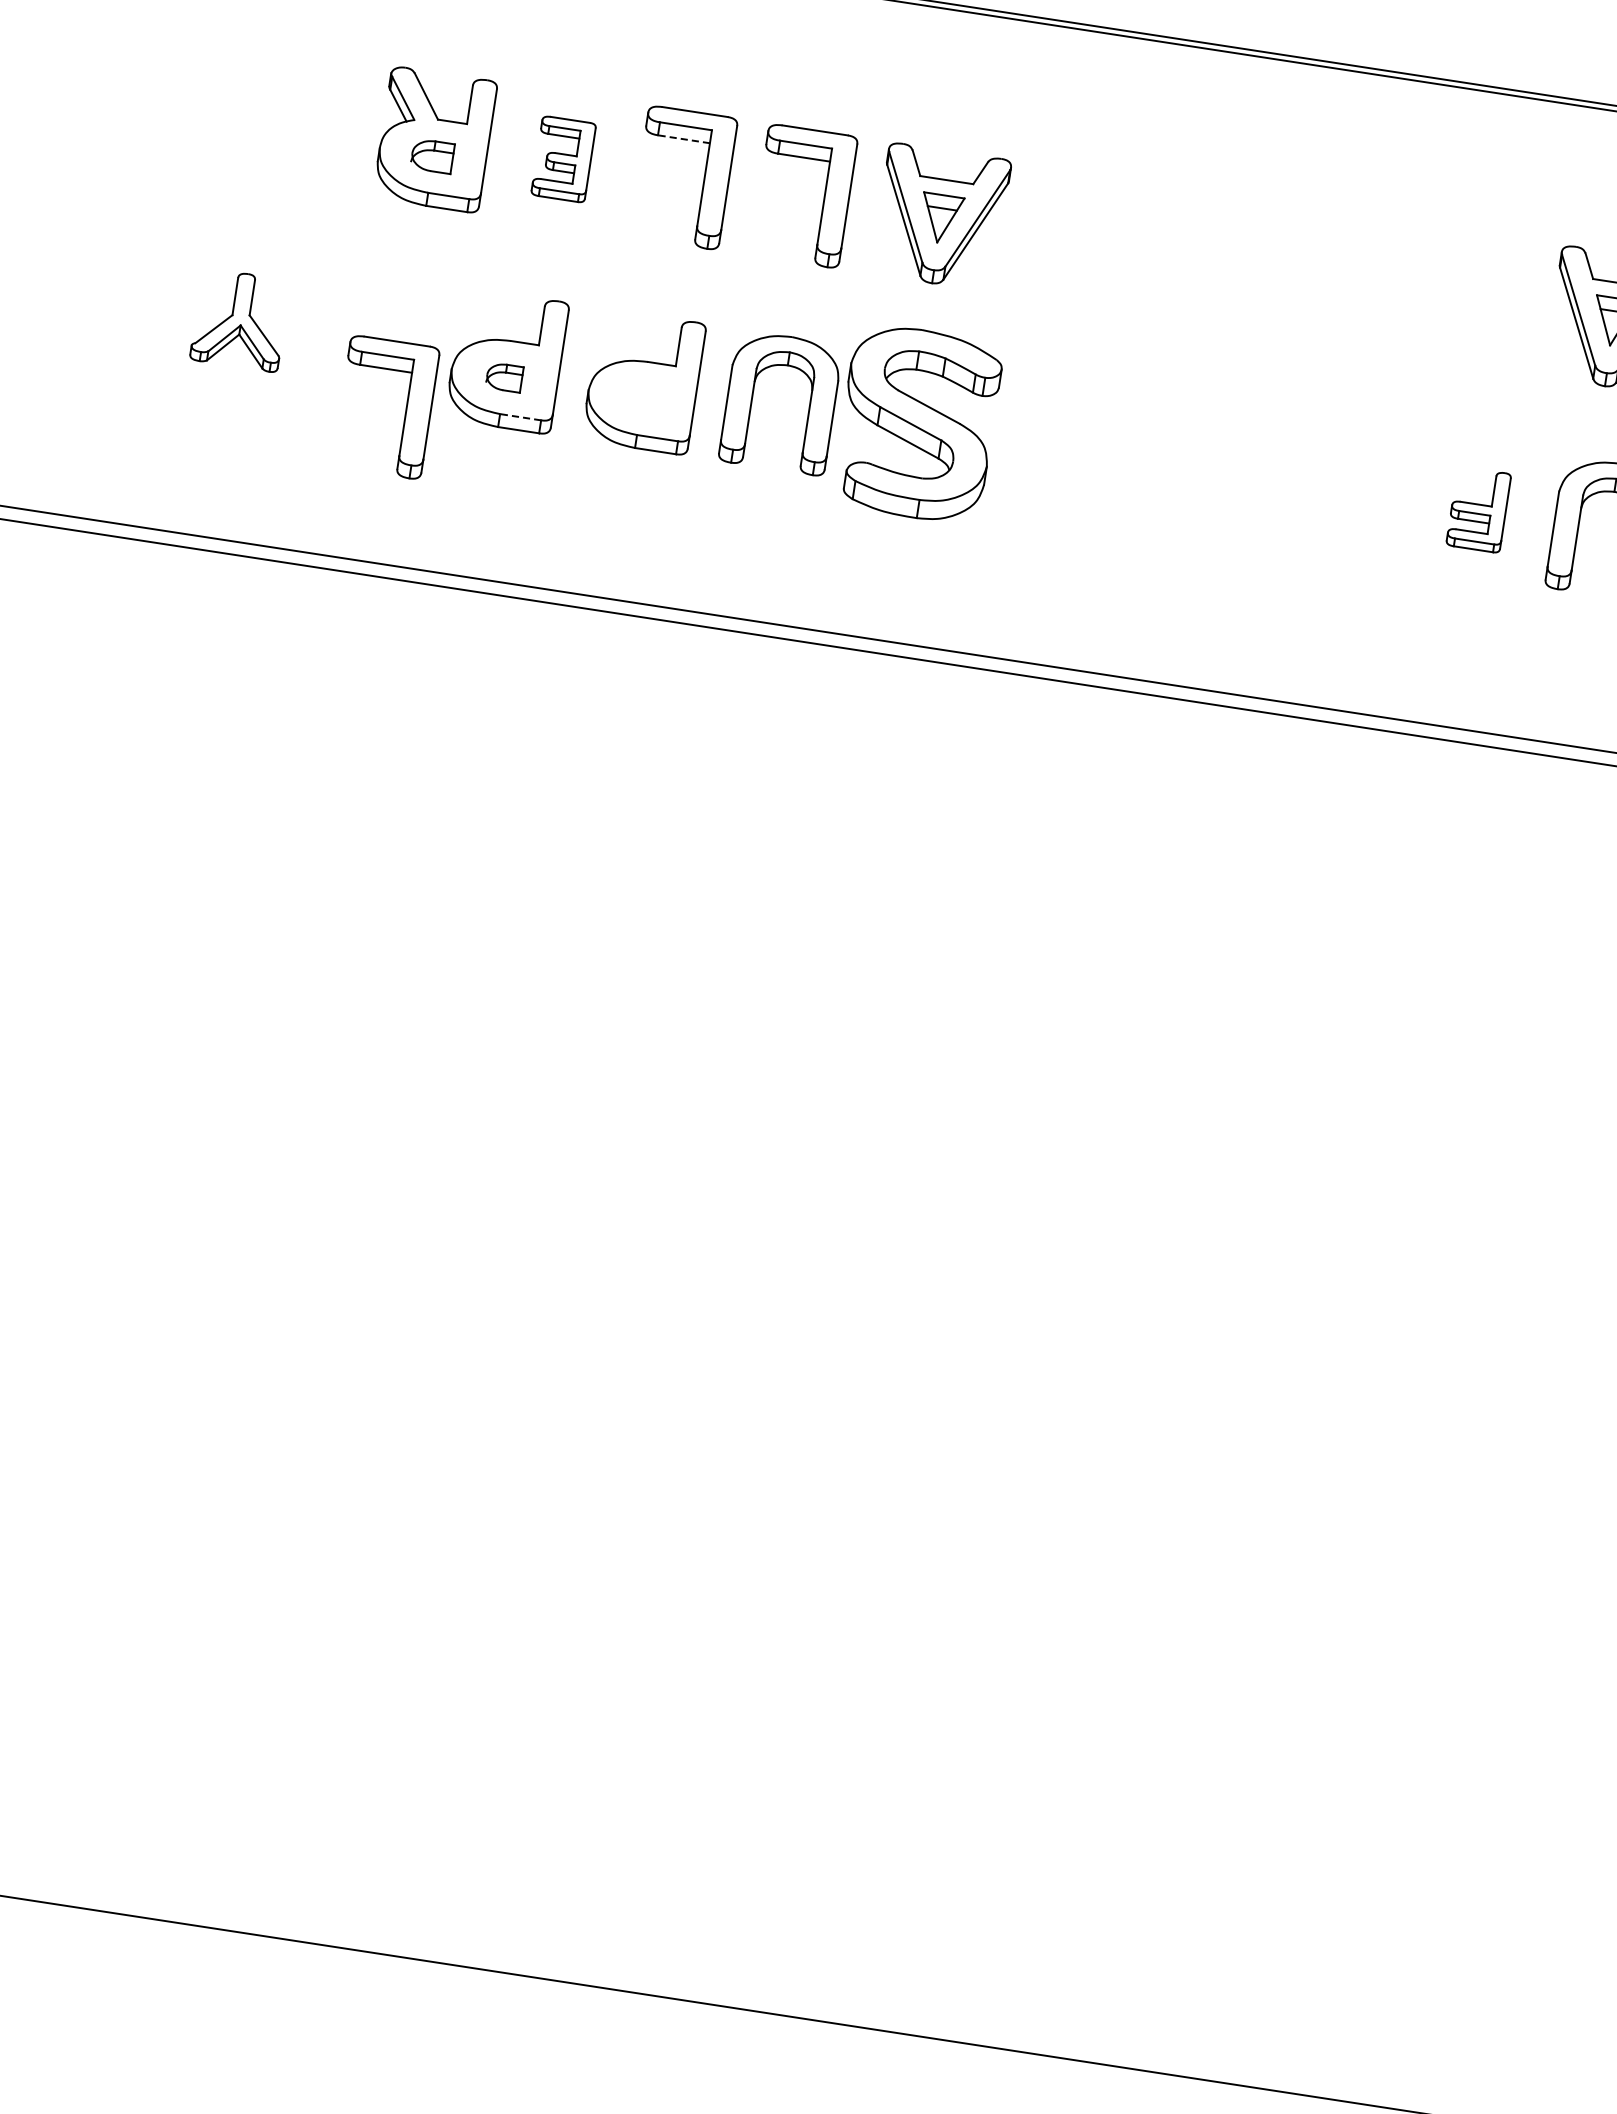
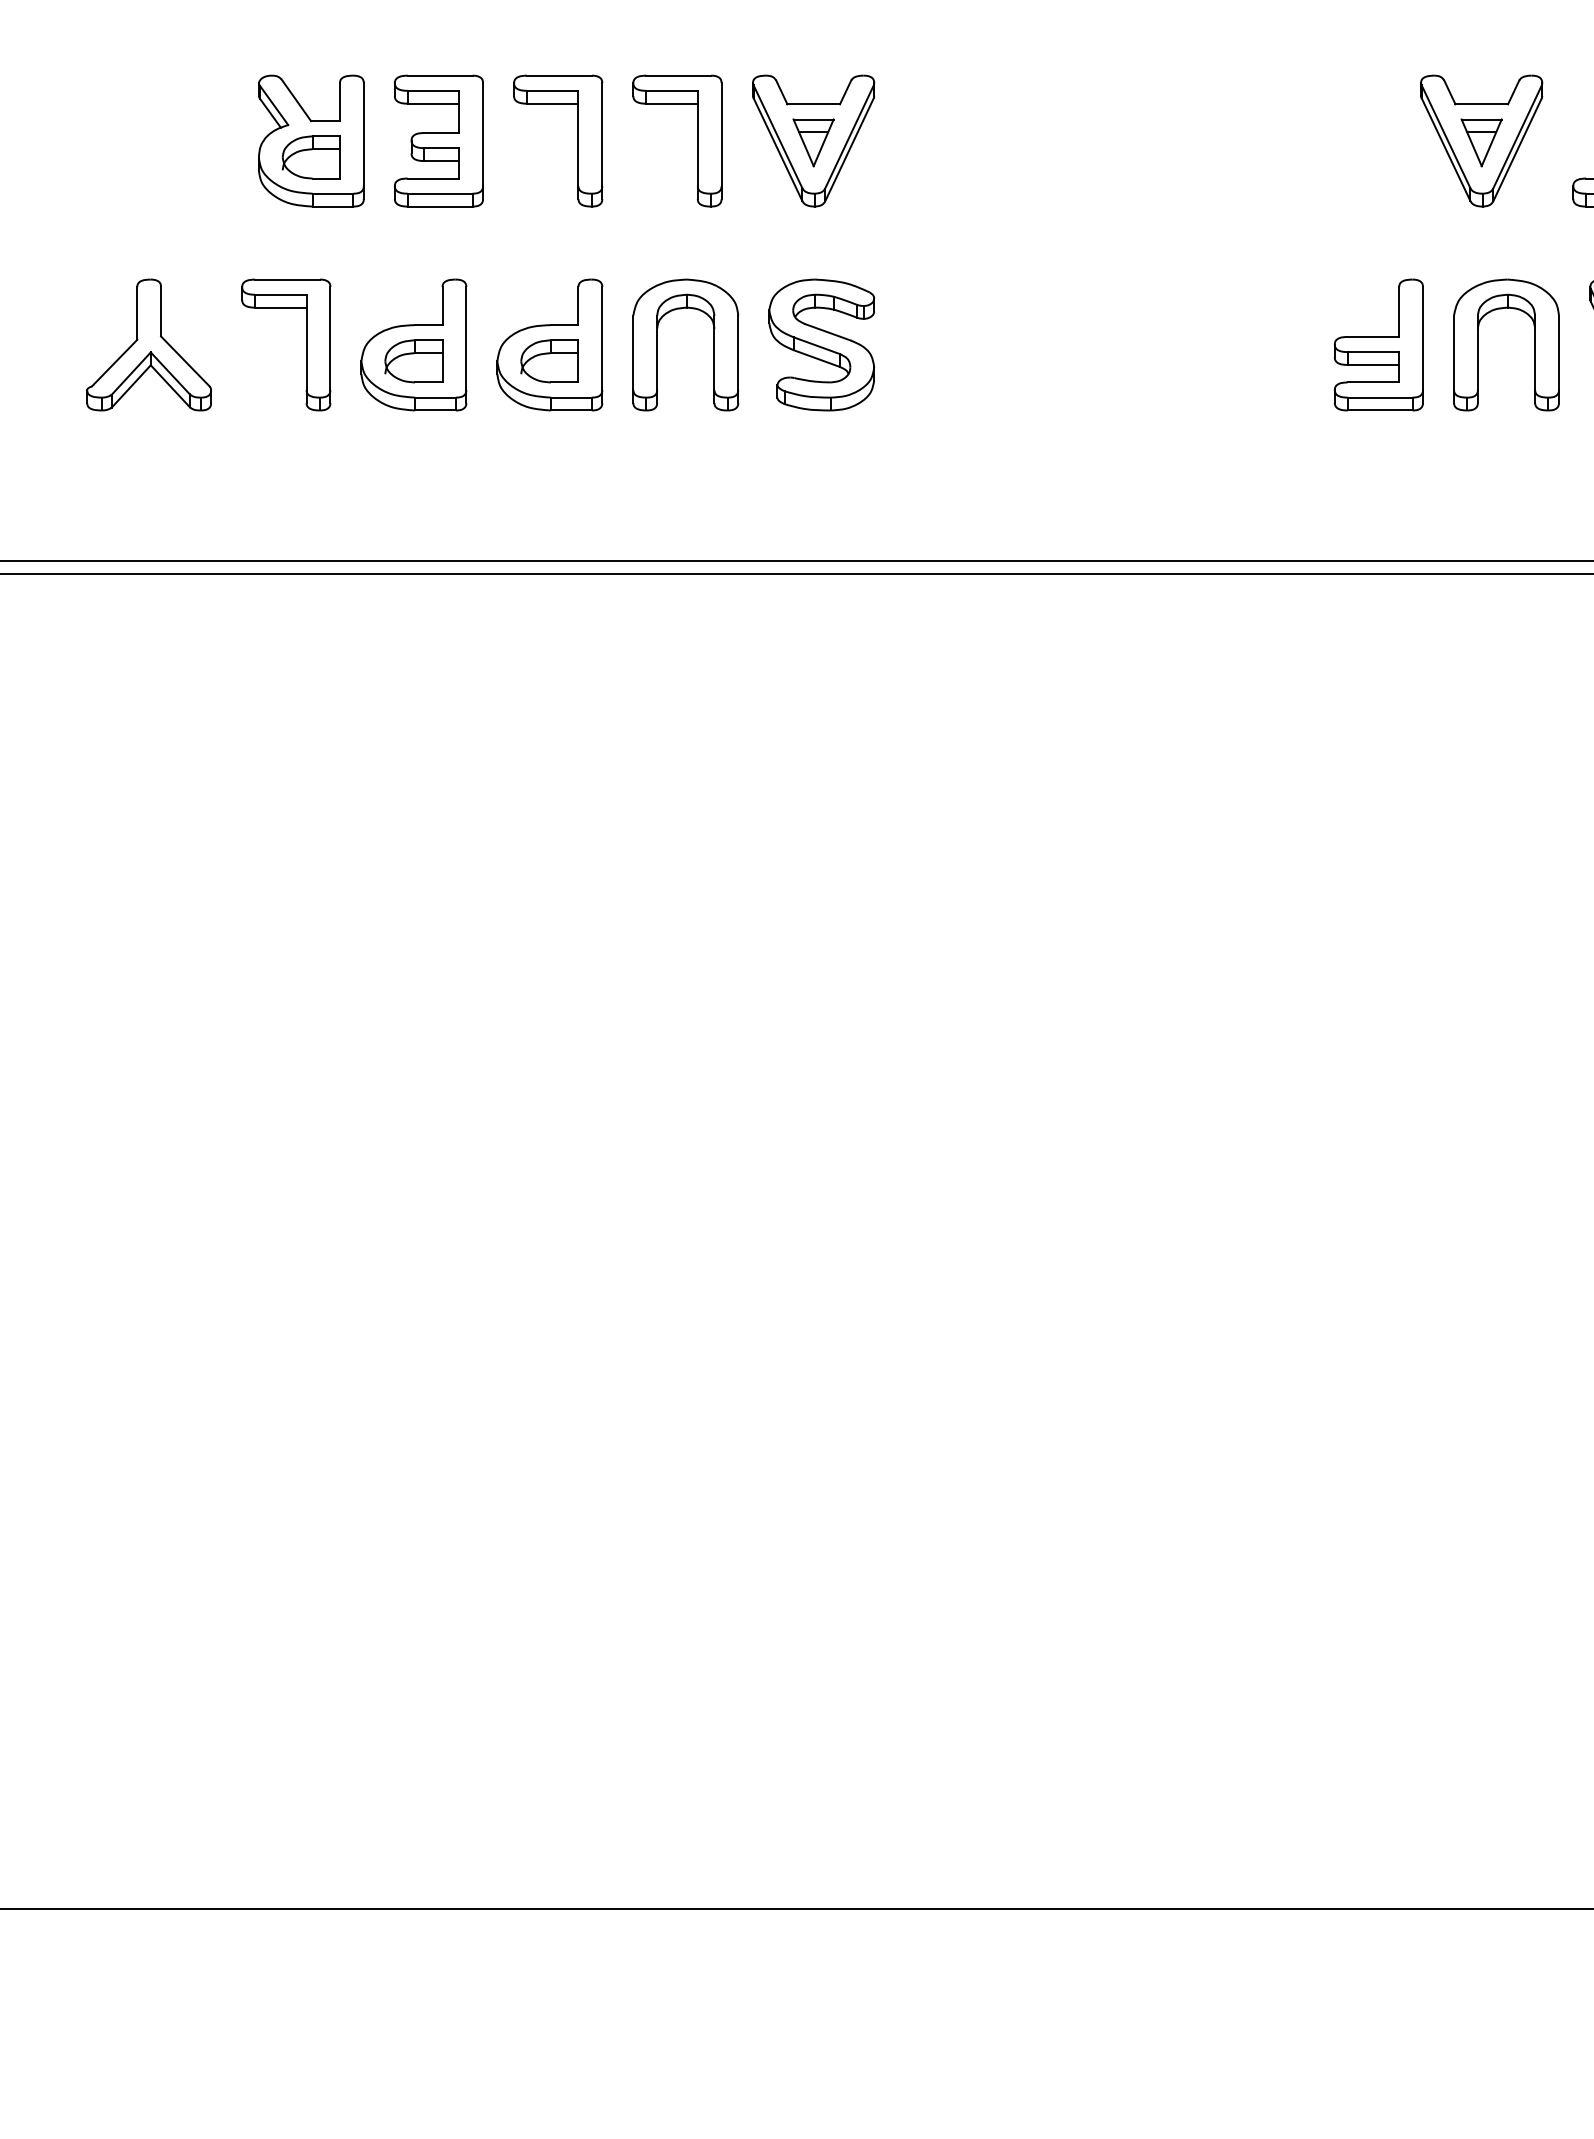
line: (683, 139) -> (552, 103), dashed -> solid
part: (431, 156) -> (310, 157), size x1.43
part: (563, 158) -> (438, 140), size x1.67
part: (239, 319) -> (148, 344), size x1.43
part: (504, 377) -> (413, 361), size x1.67
part: (641, 398) -> (549, 361), added
part: (406, 409) -> (306, 344), moved
line: (519, 416) -> (434, 397), dashed -> solid
part: (917, 423) -> (821, 344), size x0.71
part: (1478, 509) -> (1378, 344), size x1.67

